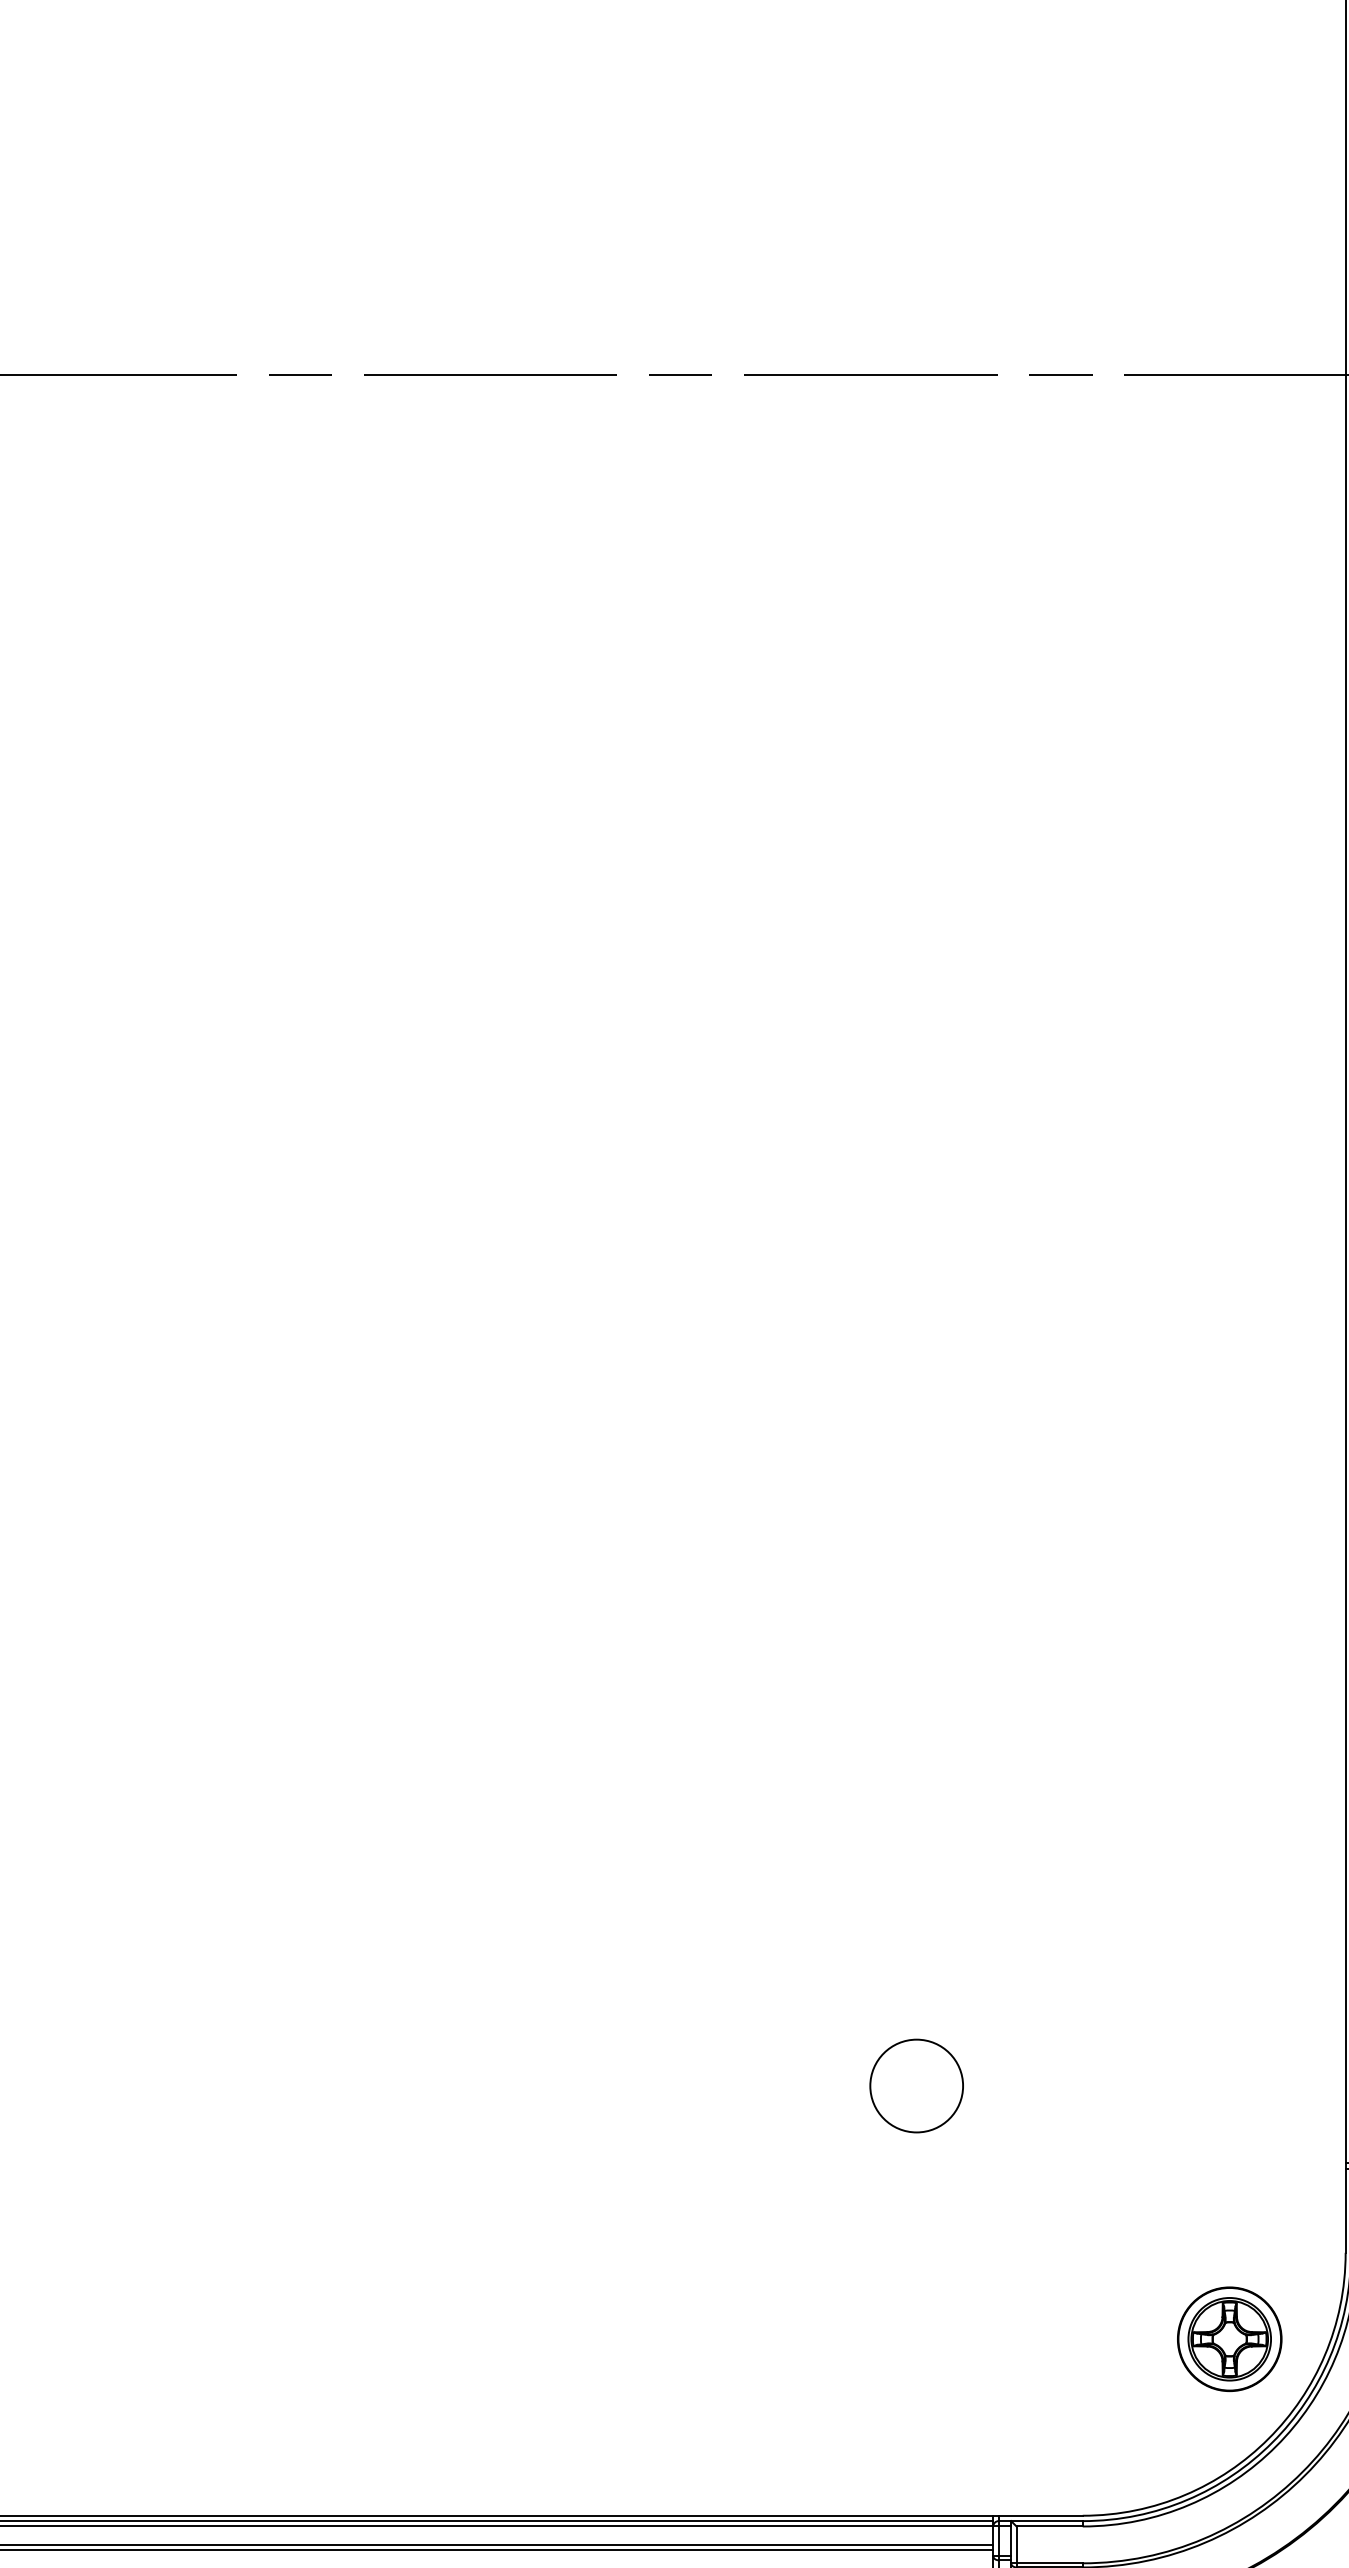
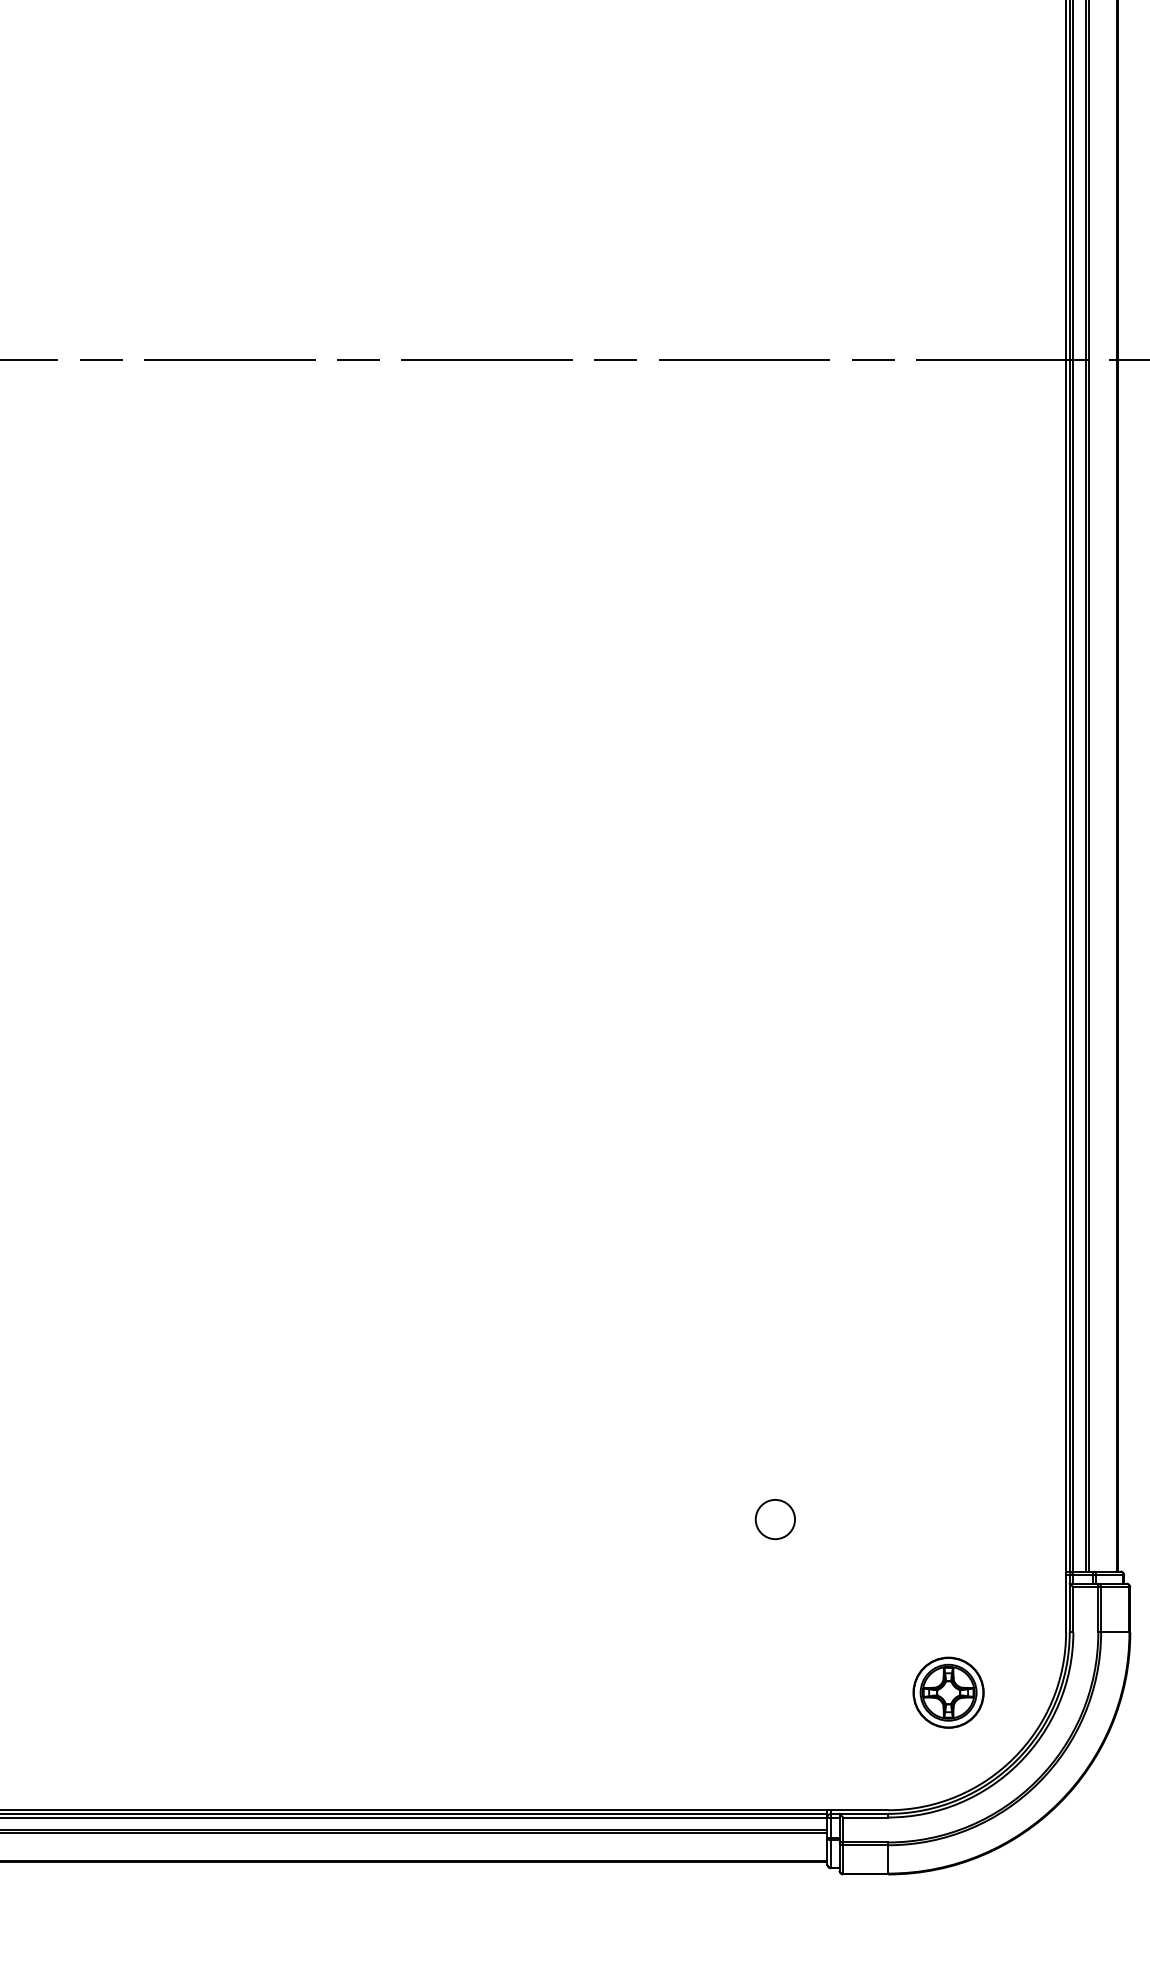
circle: (915, 2086) -> (774, 1519), size x0.62
part: (1229, 2338) -> (948, 1692), moved

